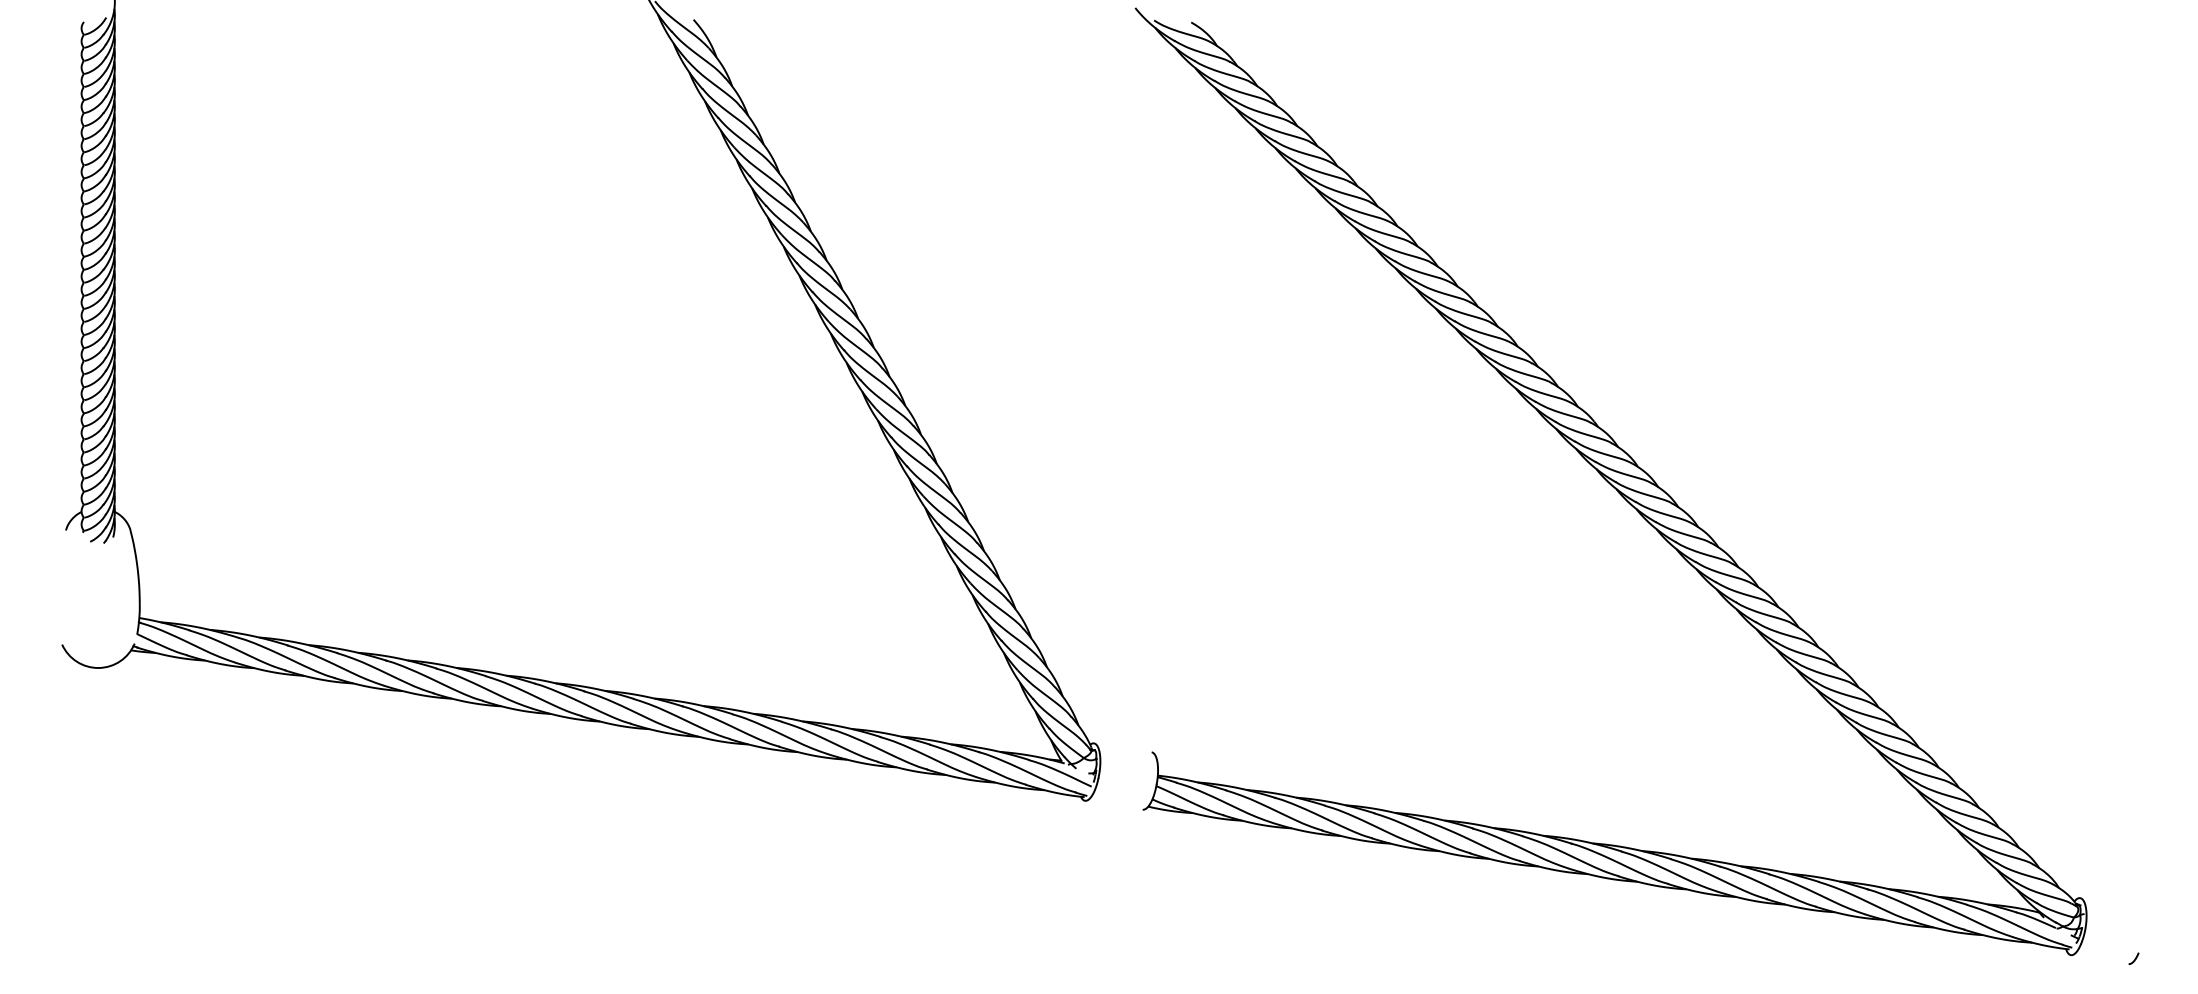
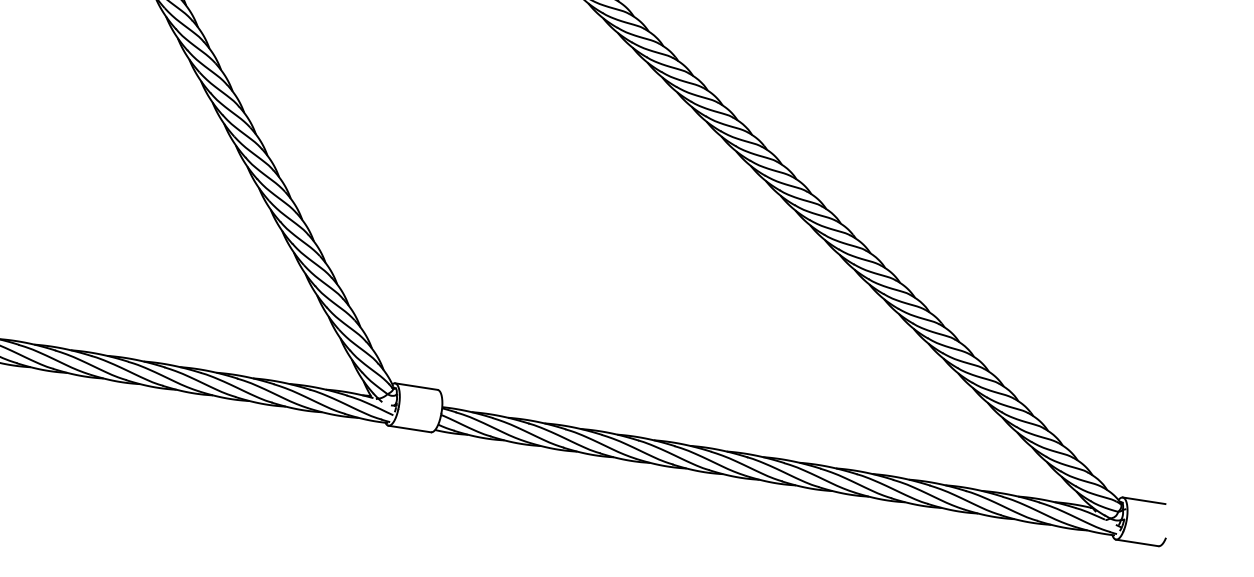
line: (1122, 747) -> (416, 386), added
line: (1113, 804) -> (409, 428), added
line: (2108, 902) -> (1143, 500), added
line: (2099, 959) -> (1137, 542), added

